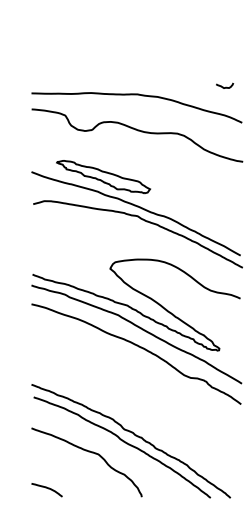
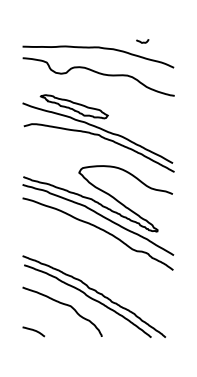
curve: (224, 86) -> (142, 41), moved

